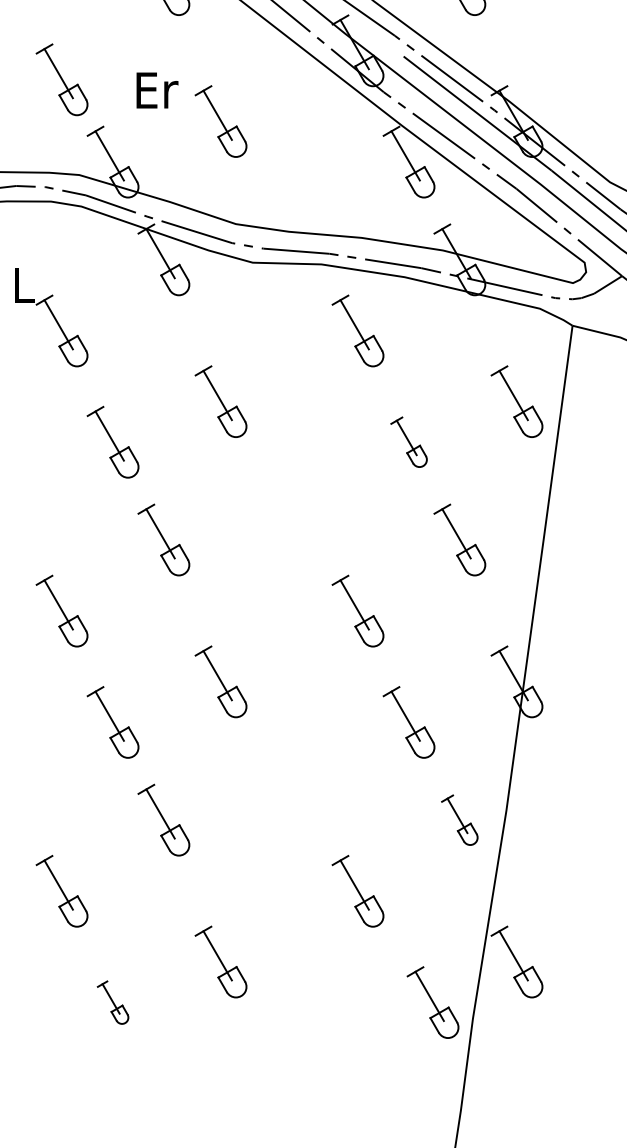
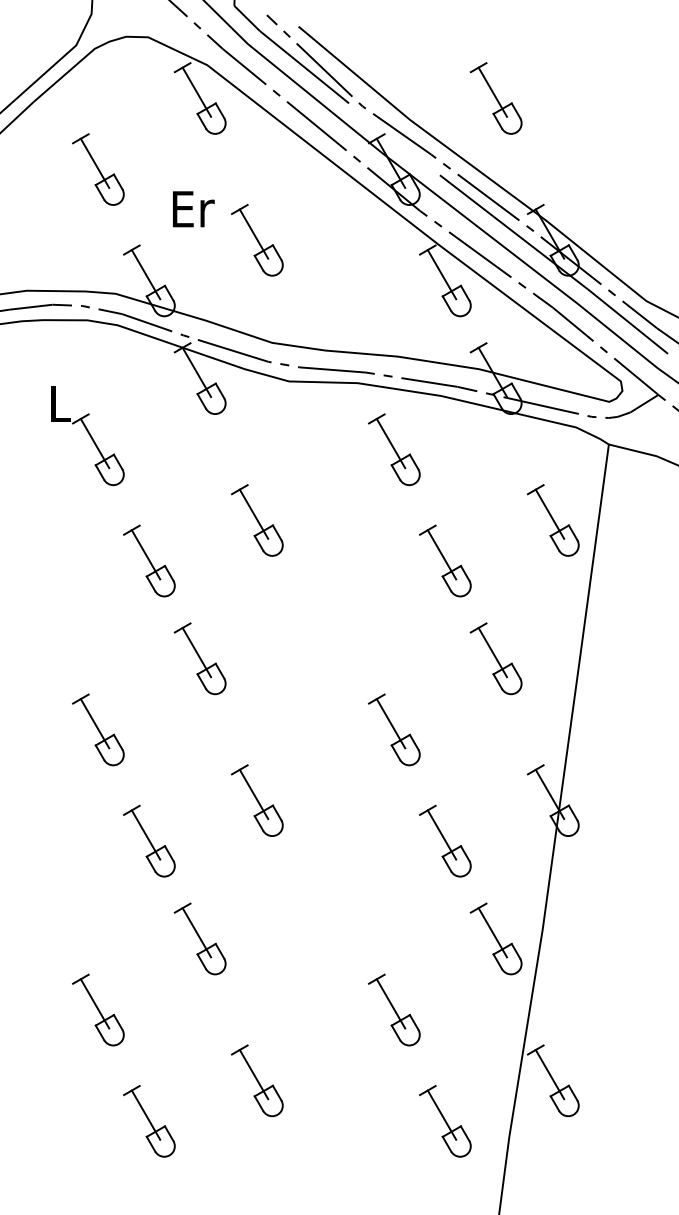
part: (62, 79) -> (98, 169), moved
part: (409, 441) -> (445, 560), size x1.43
part: (459, 819) -> (495, 938), size x1.43
part: (113, 1002) -> (149, 1121), size x1.67
part: (433, 1002) -> (445, 1121), moved

